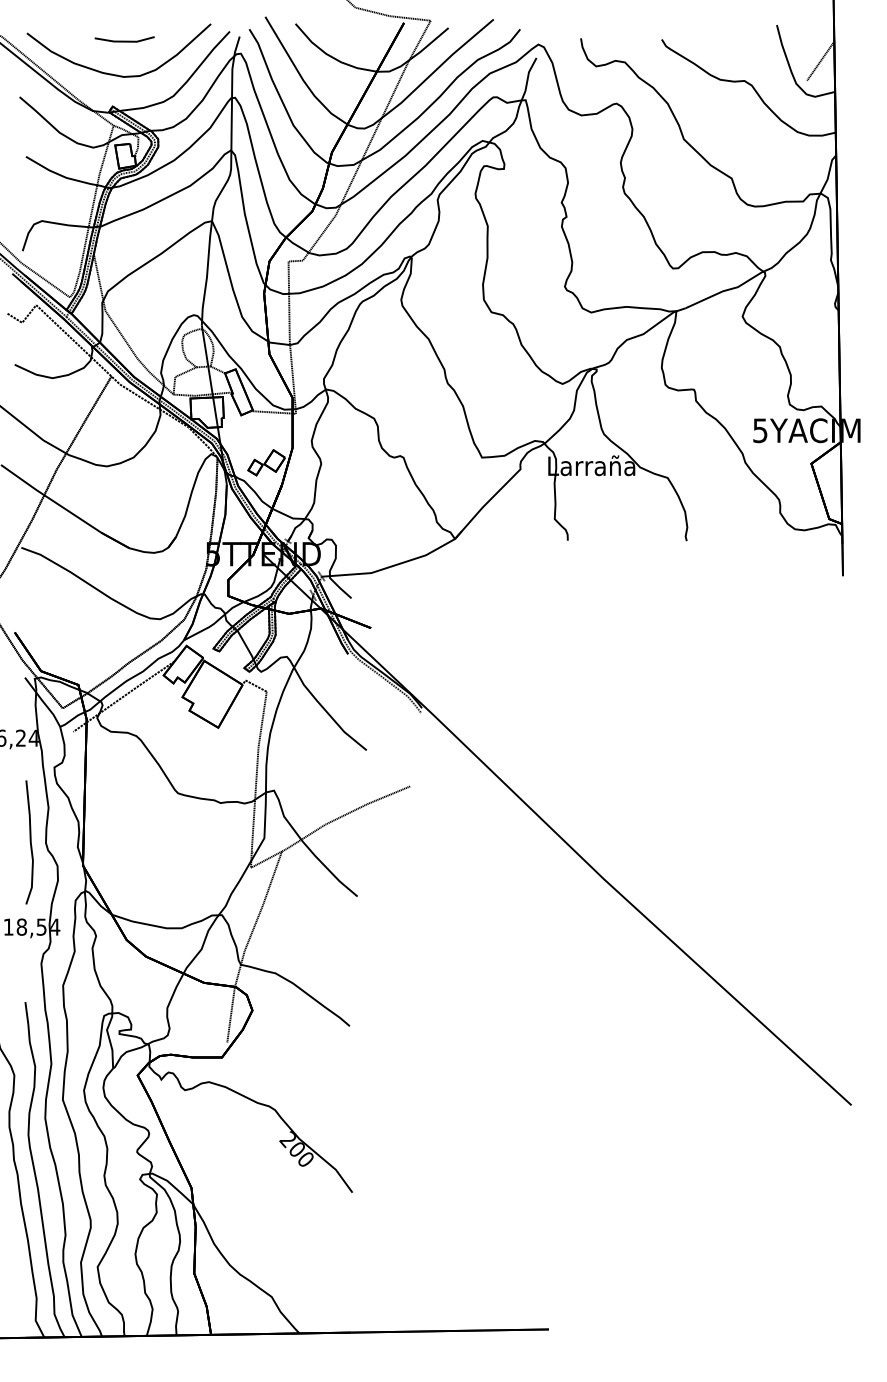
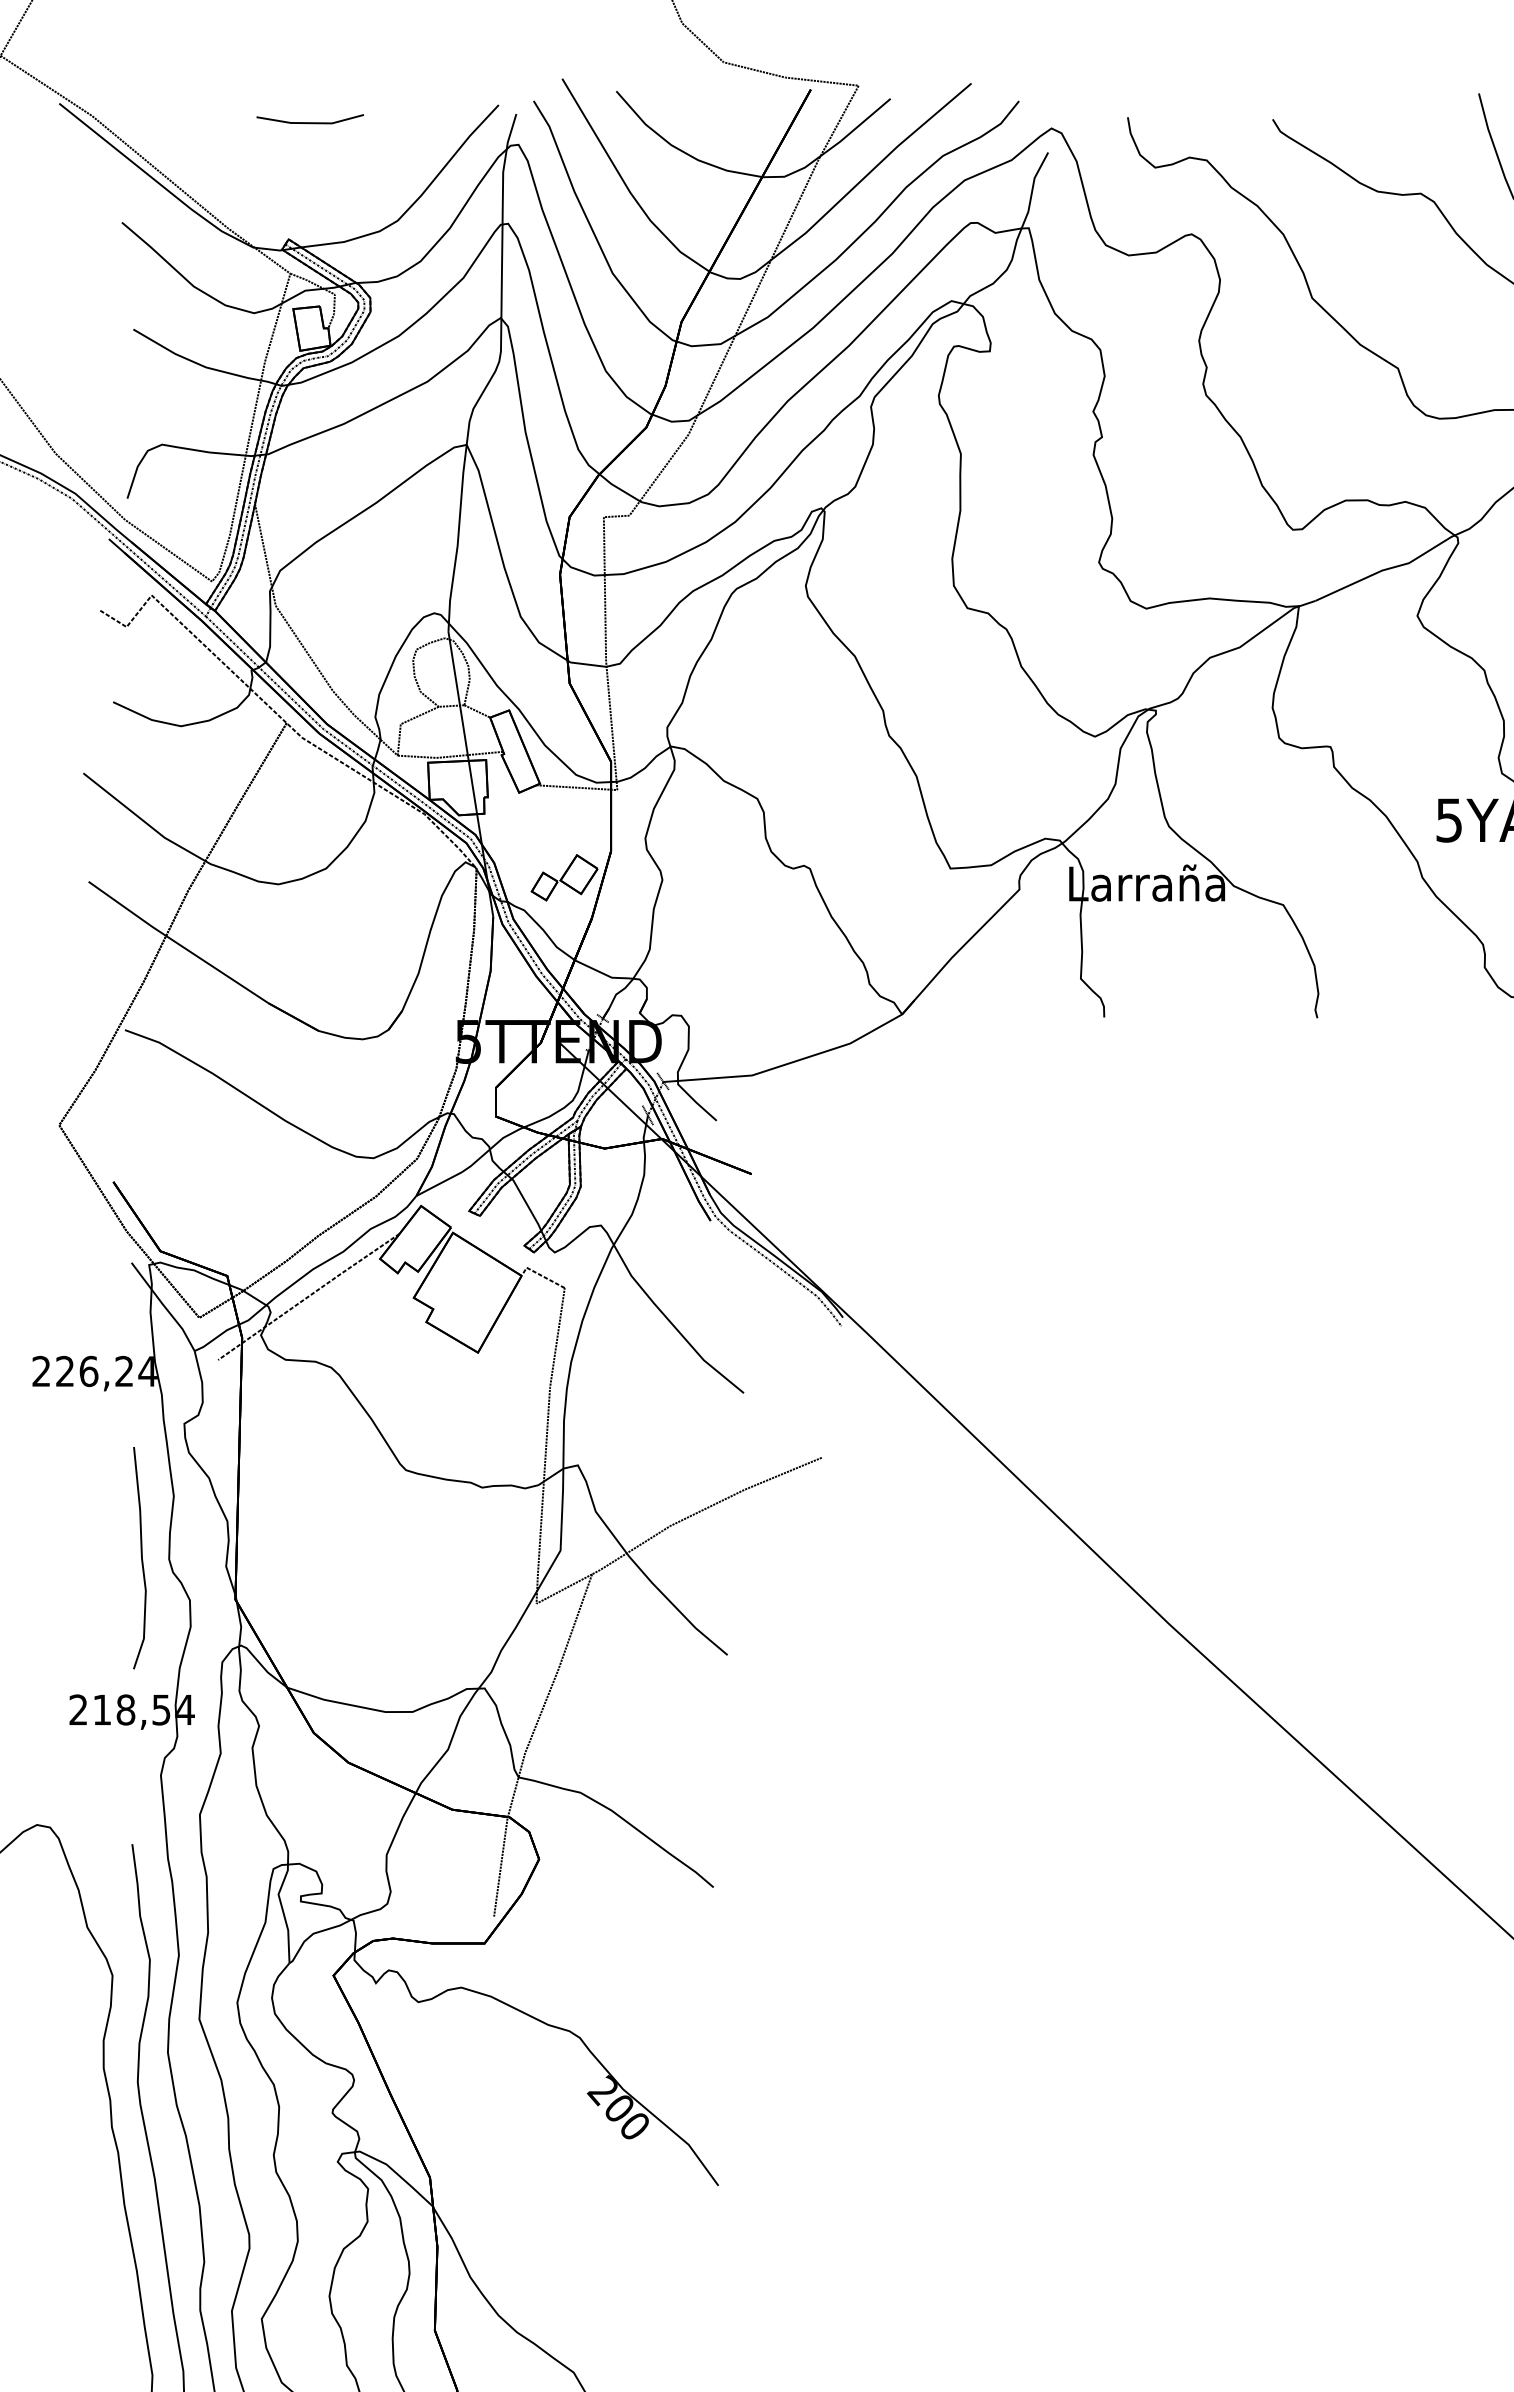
curve: (112, 73) -> (288, 180), removed

